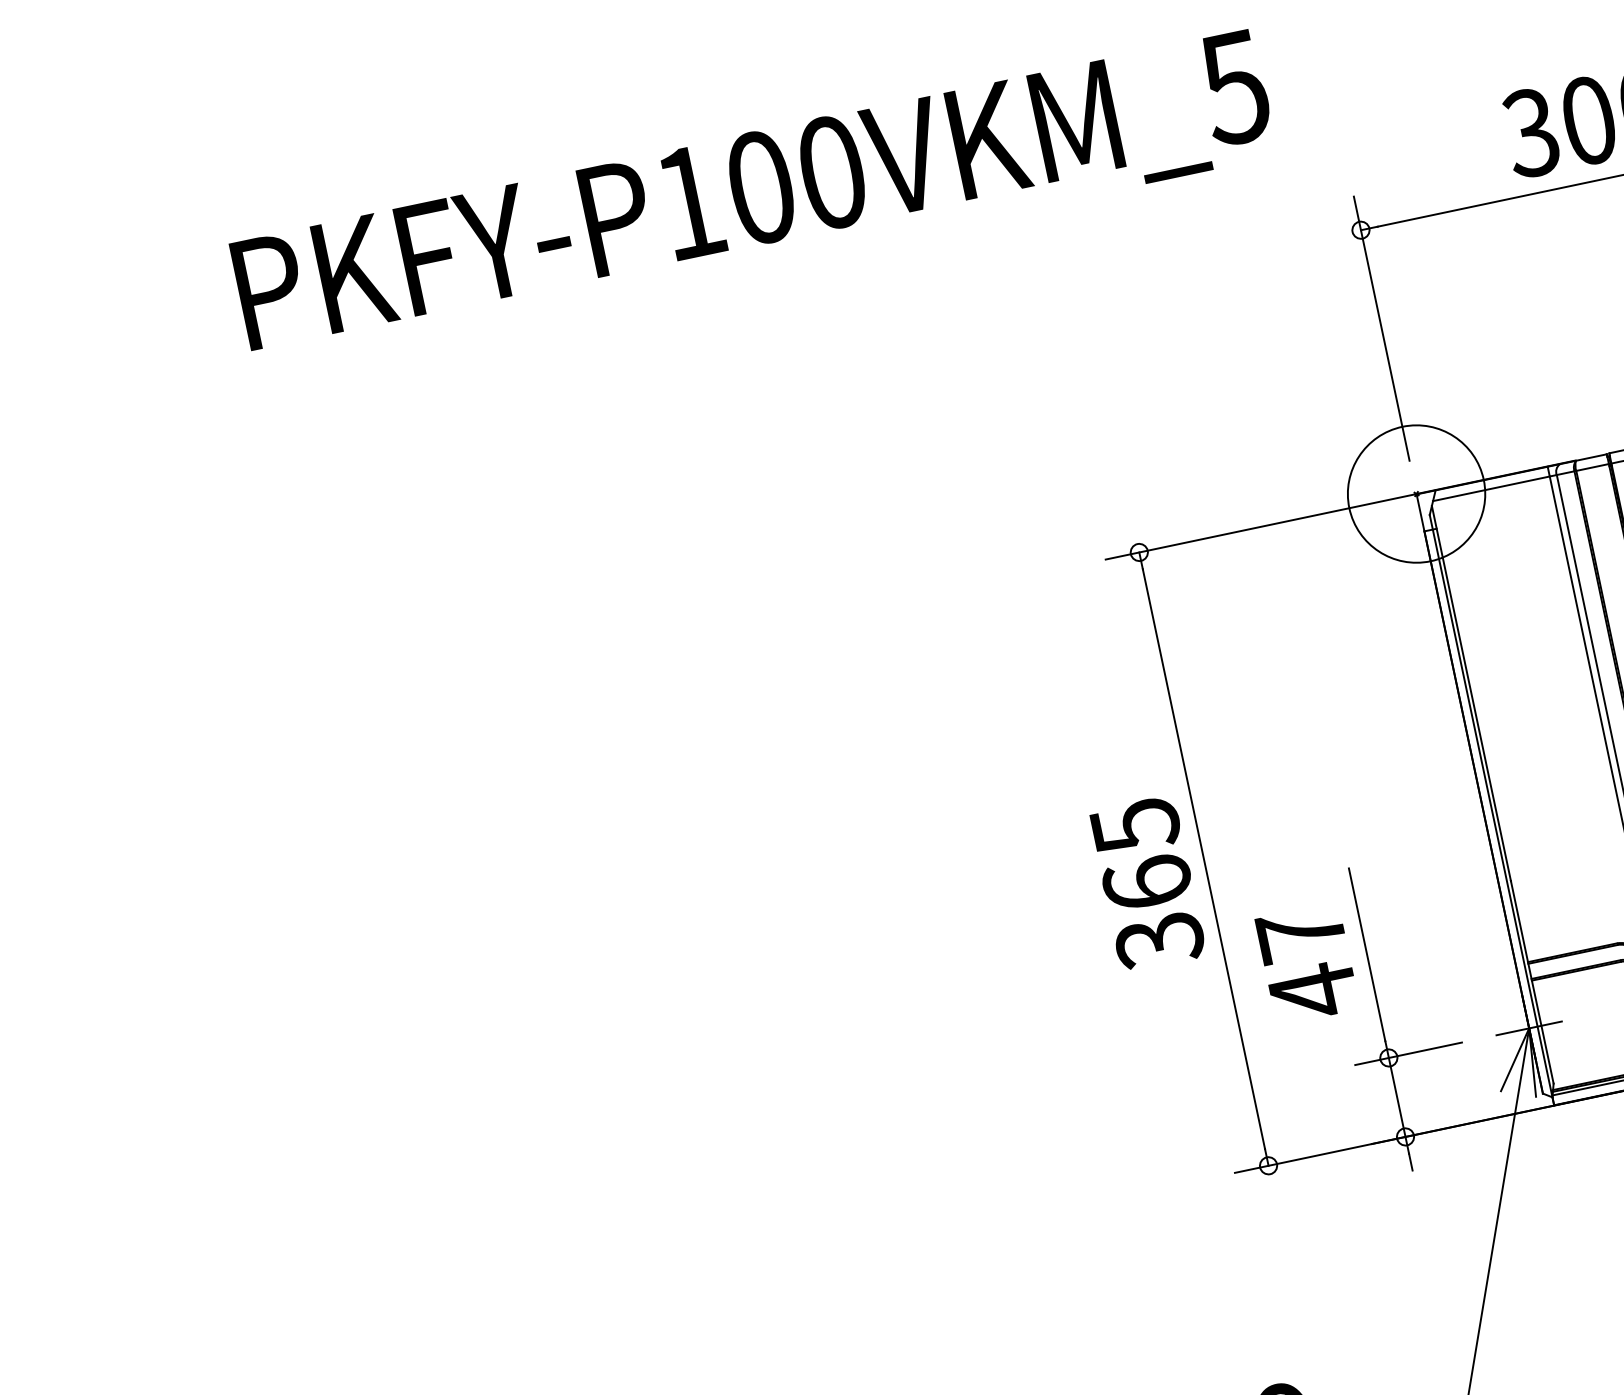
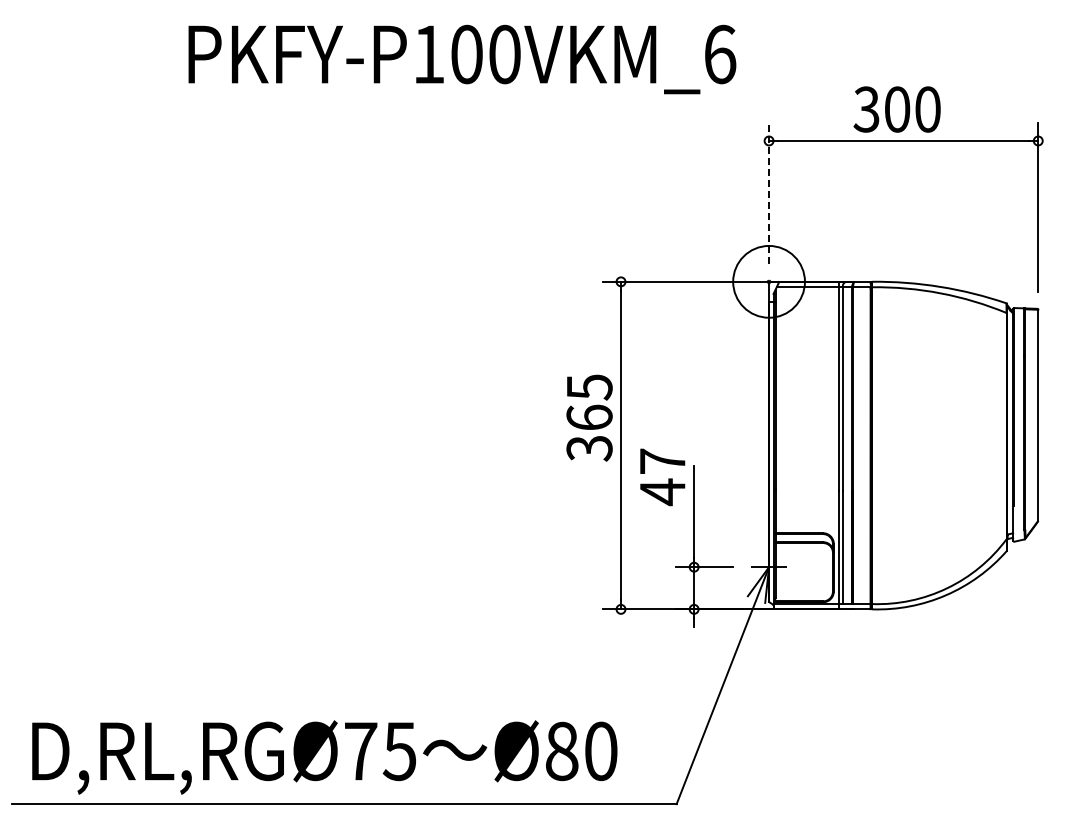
text: (1234, 87) -> (719, 54), PKFY-P100VKM_5 -> PKFY-P100VKM_6
line: (1382, 328) -> (769, 193), solid -> dashed
text: (1147, 882) -> (589, 417), moved
text: (1307, 964) -> (662, 477), moved

